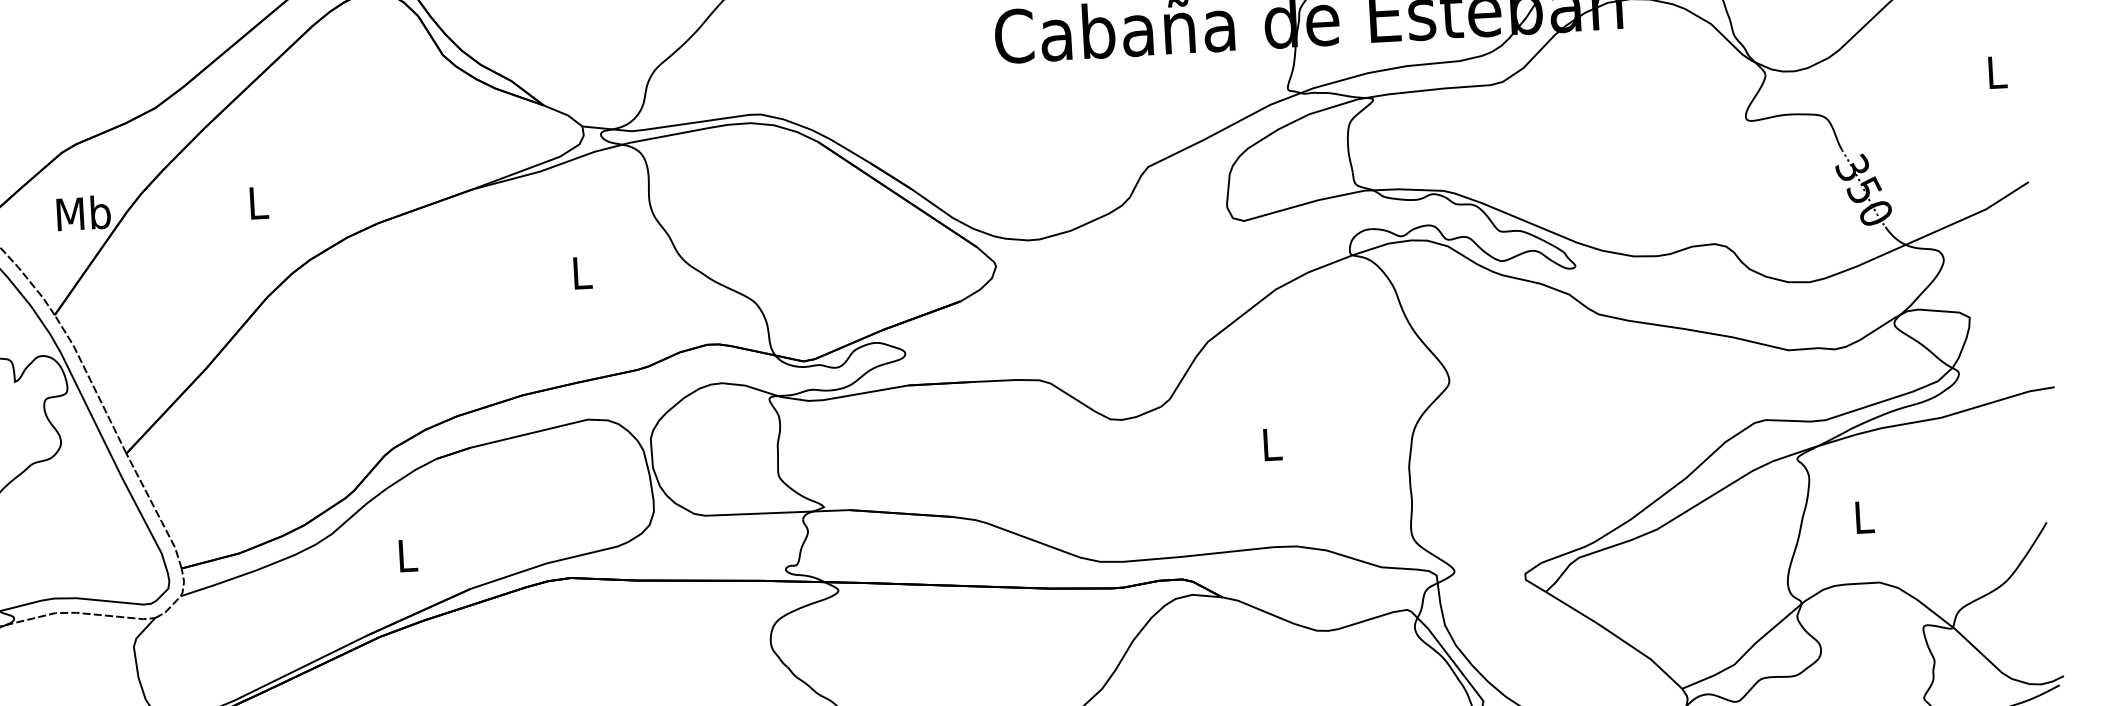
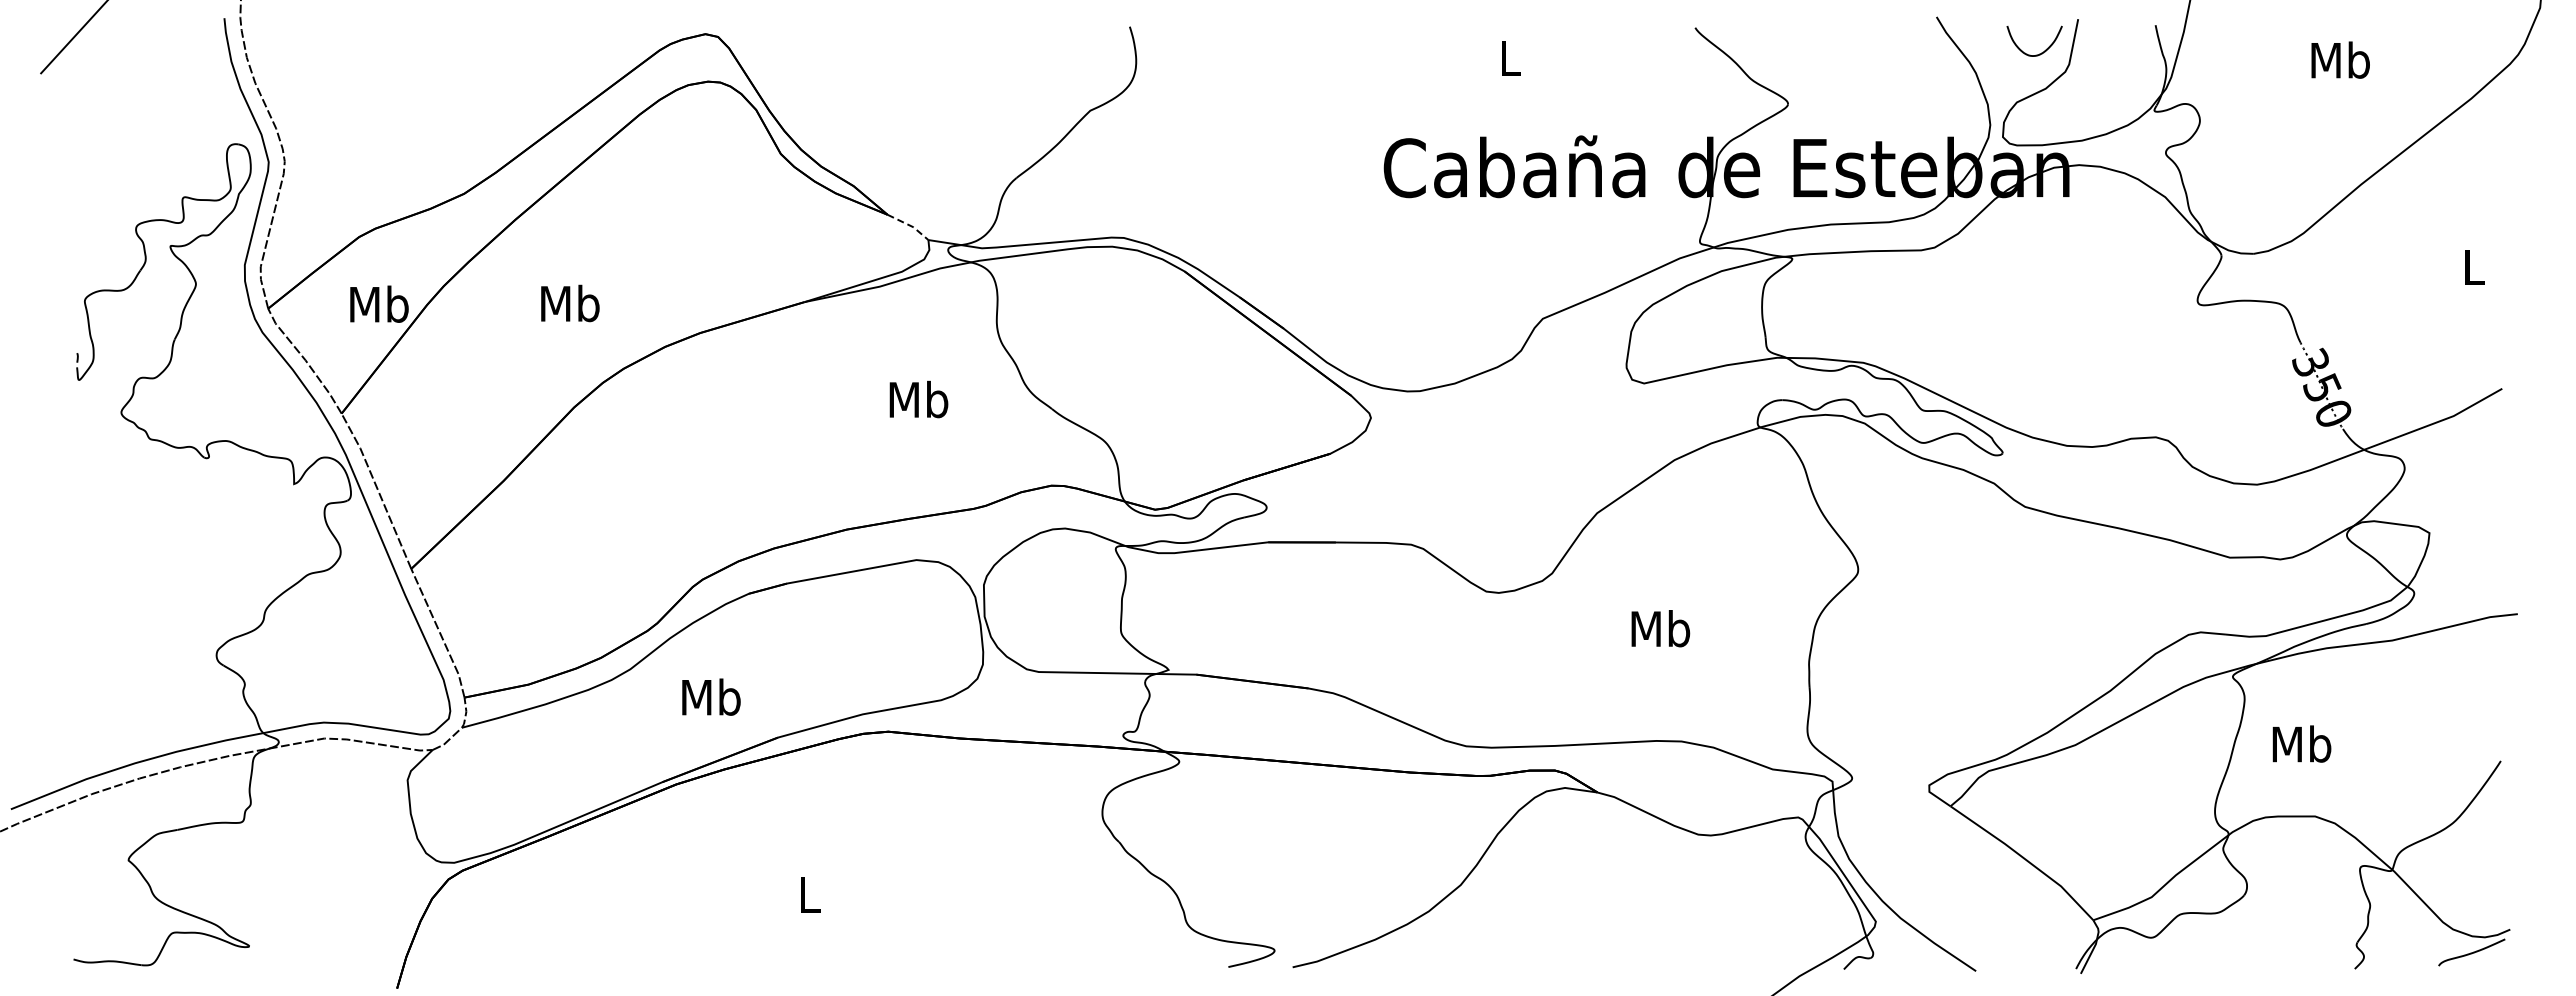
line: (565, 114) -> (910, 225), solid -> dashed
text: (258, 202) -> (570, 303), L -> Mb
text: (581, 272) -> (918, 399), L -> Mb
text: (1271, 444) -> (1660, 628), L -> Mb
text: (1863, 516) -> (2301, 743), L -> Mb
text: (407, 554) -> (711, 696), L -> Mb

